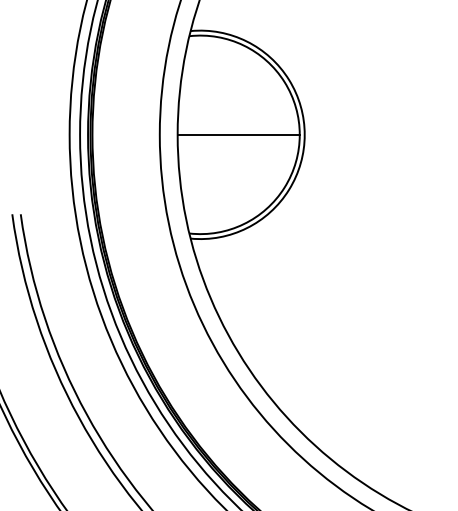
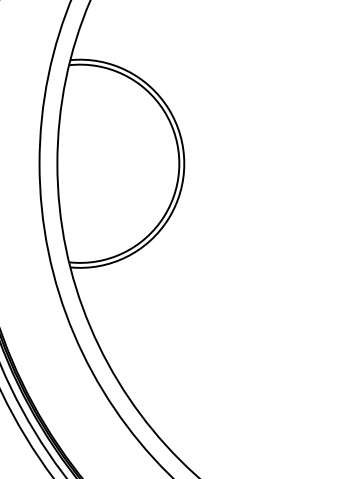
line: (238, 135) -> (118, 164), removed

